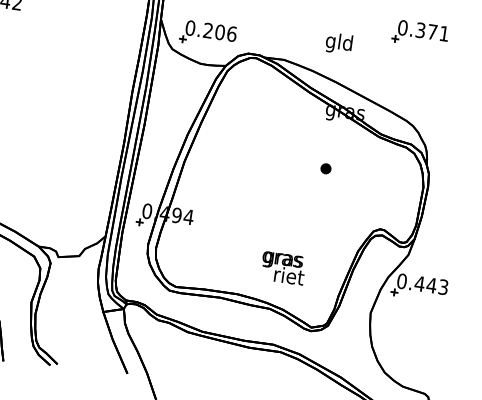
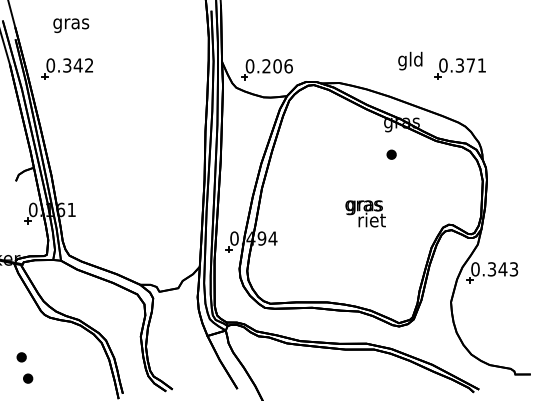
part: (419, 33) -> (459, 68), moved
text: (339, 43) -> (410, 60), moved
part: (325, 168) -> (391, 154), moved
text: (283, 267) -> (365, 213), moved
text: (419, 283) -> (491, 269), 0.443 -> 0.343

